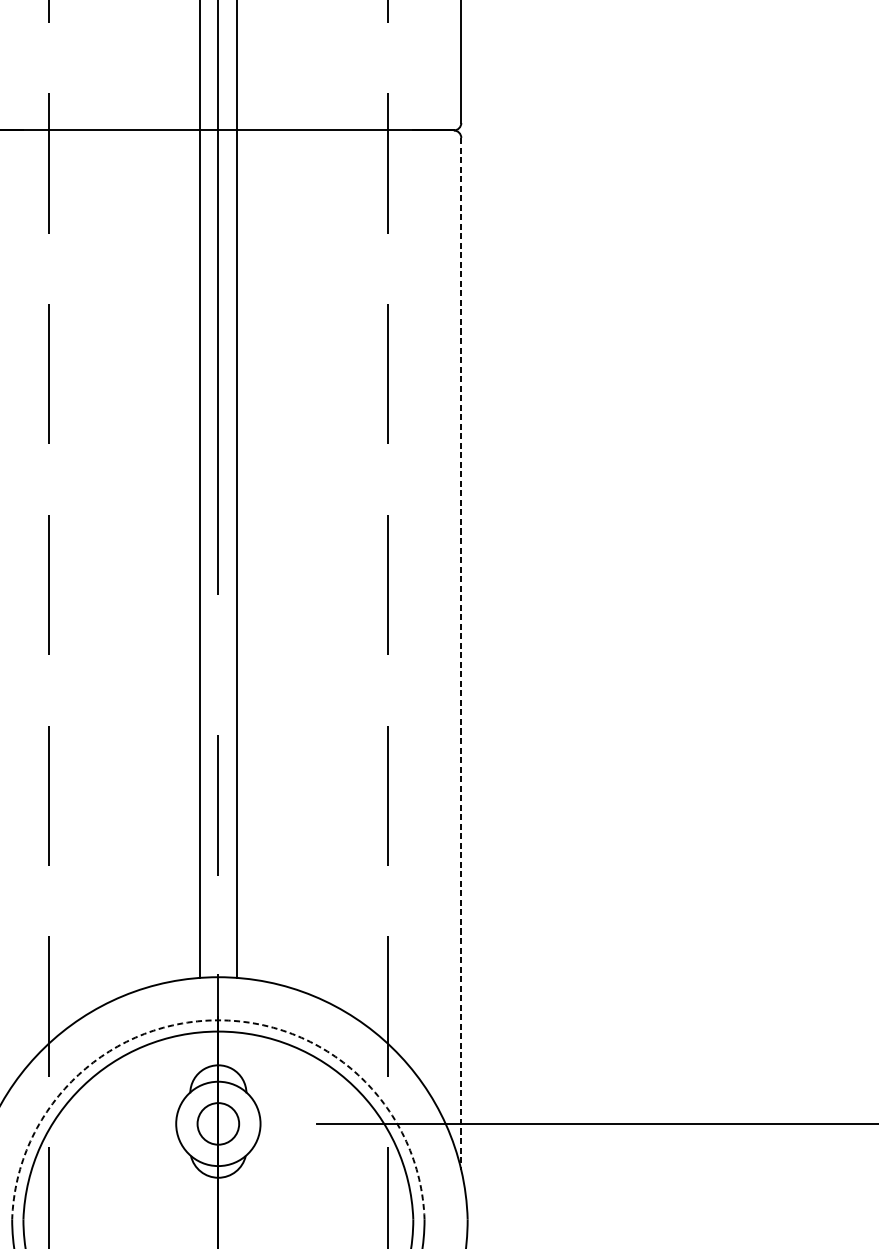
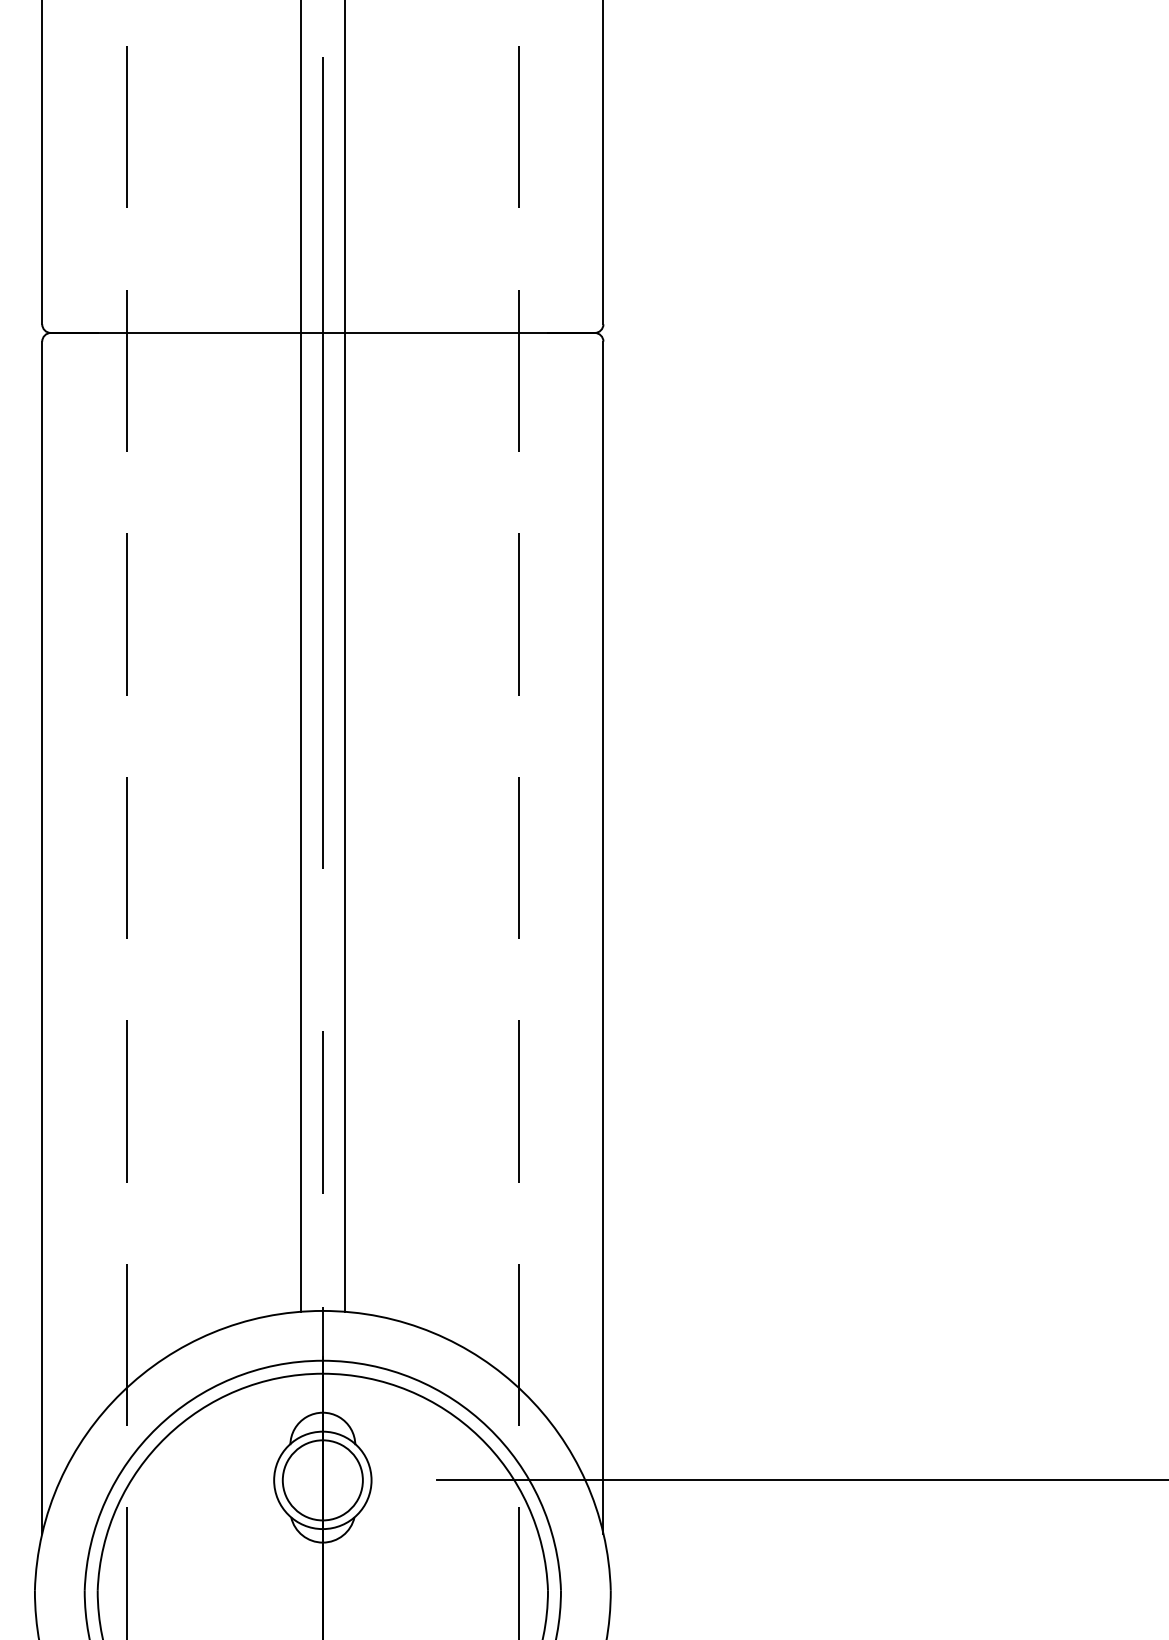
line: (461, 654) -> (603, 938), dashed -> solid
arc: (218, 1020) -> (322, 1360), dashed -> solid
circle: (218, 1124) -> (322, 1480), size x1.67

